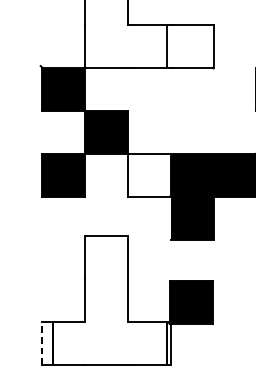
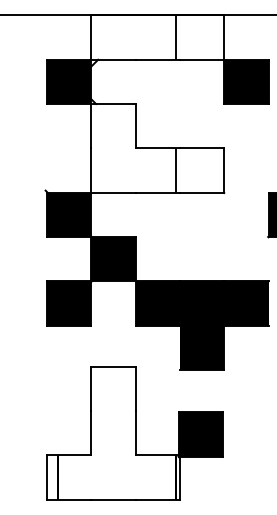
fill: (148, 175) -> (157, 303), added
line: (42, 342) -> (47, 476), dashed -> solid

